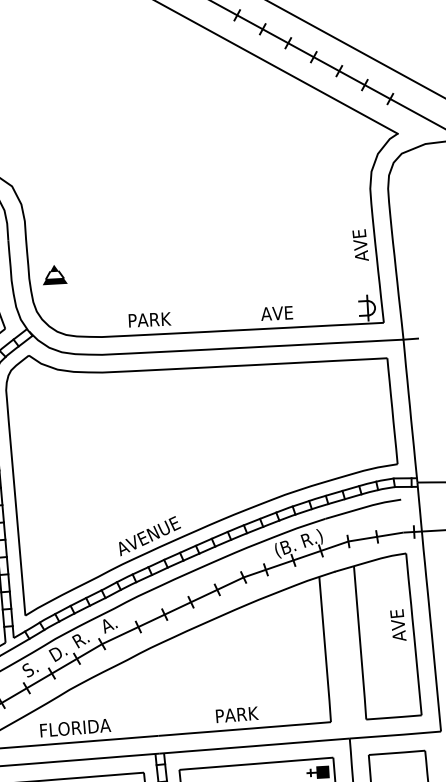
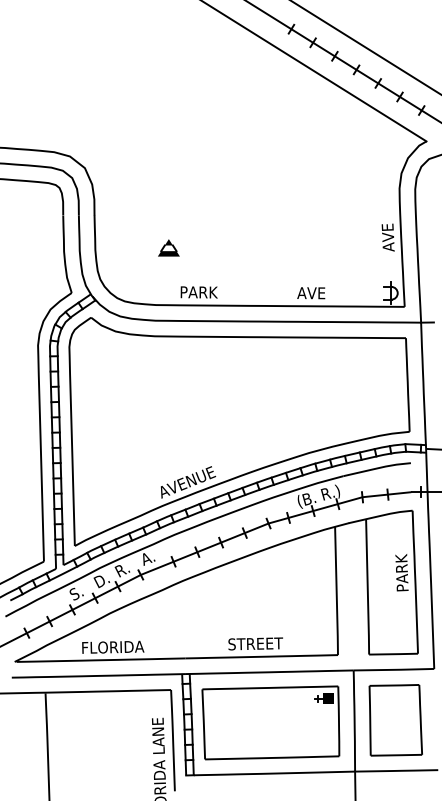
part: (54, 274) -> (168, 247), moved
text: (397, 624) -> (401, 572), AVE -> PARK
text: (236, 714) -> (255, 643), PARK -> STREET

